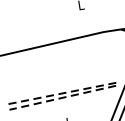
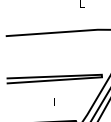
line: (116, 84) -> (101, 76), dashed -> solid

